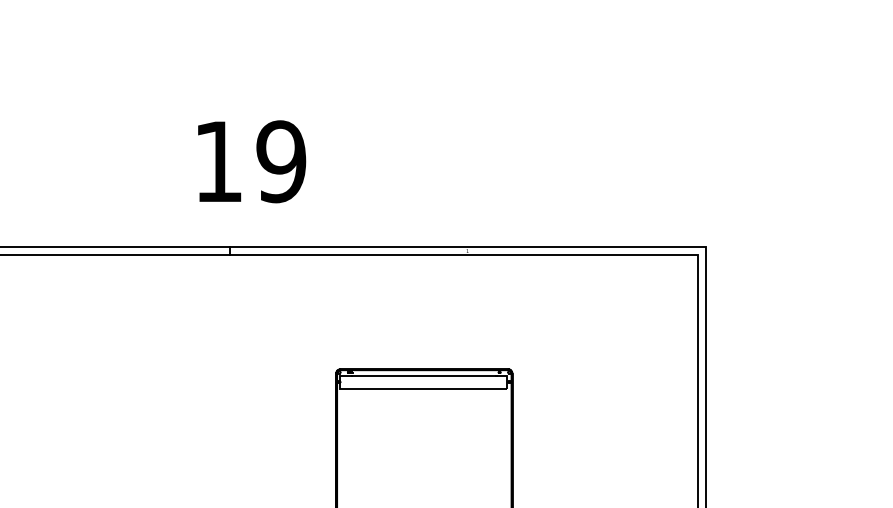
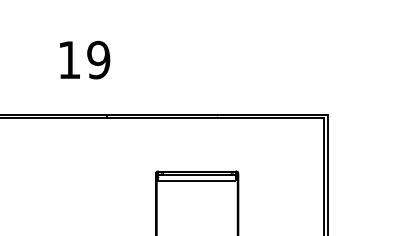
text: (252, 160) -> (85, 59), moved

